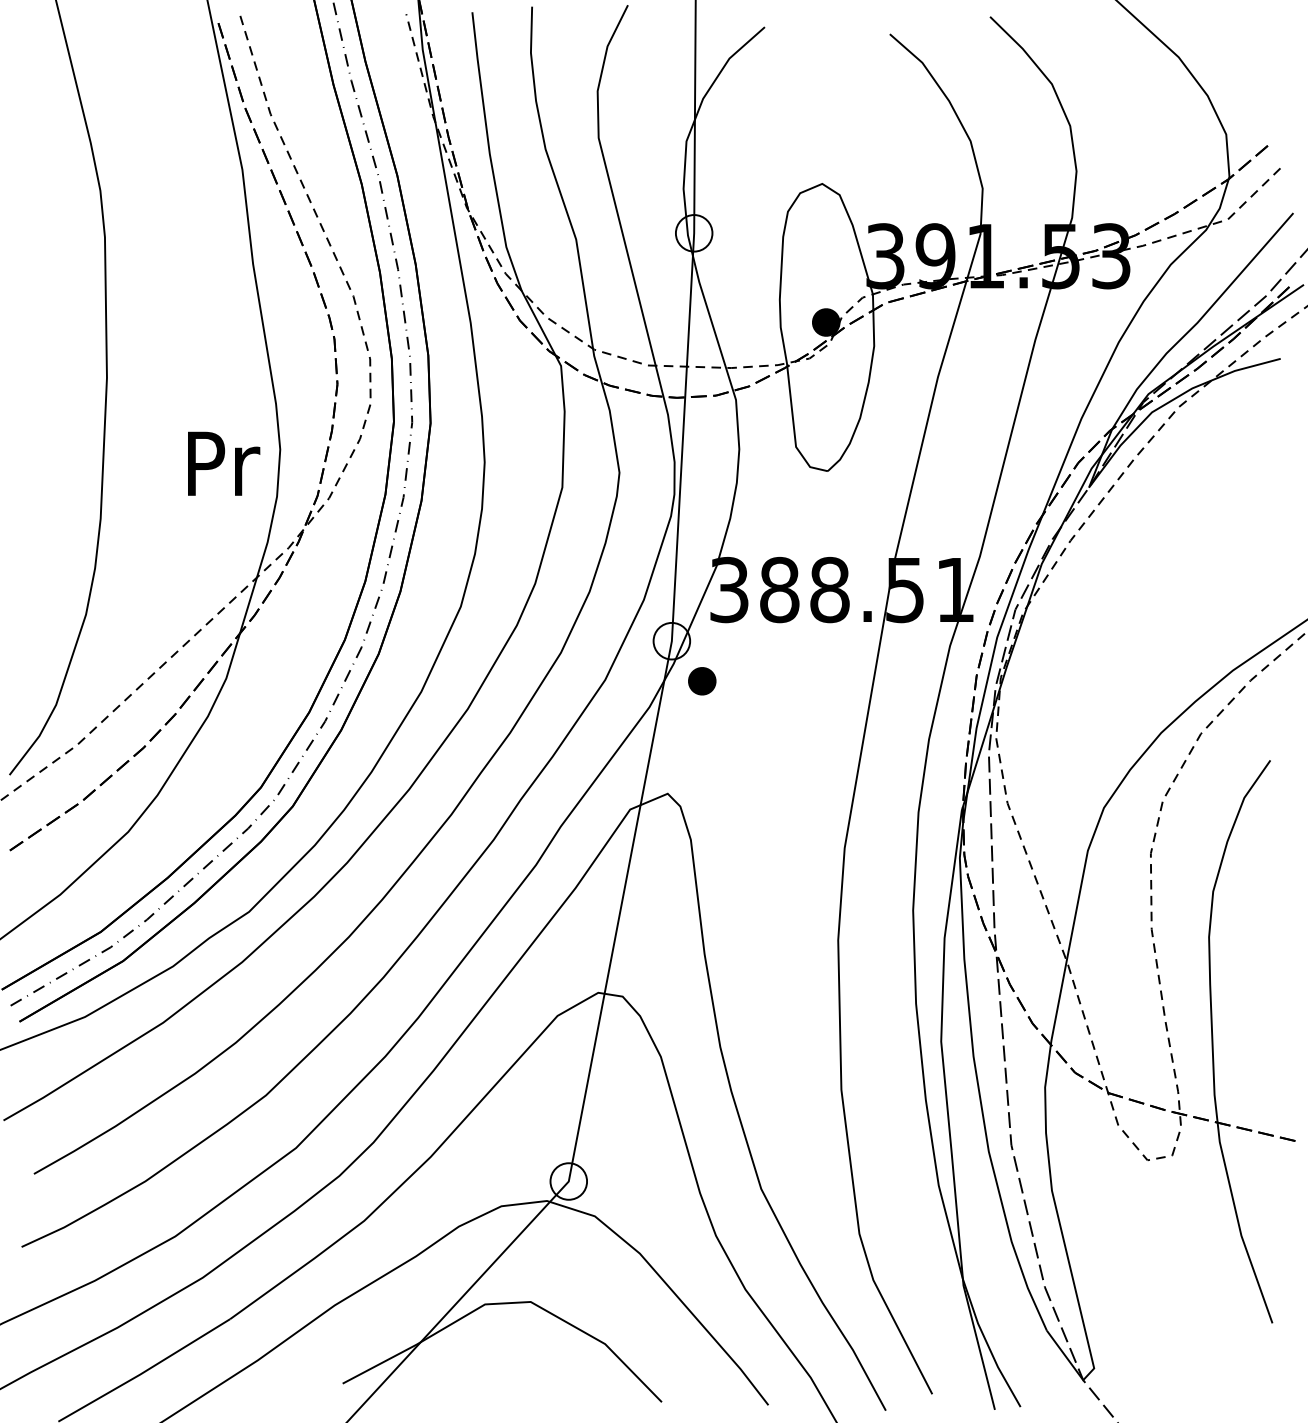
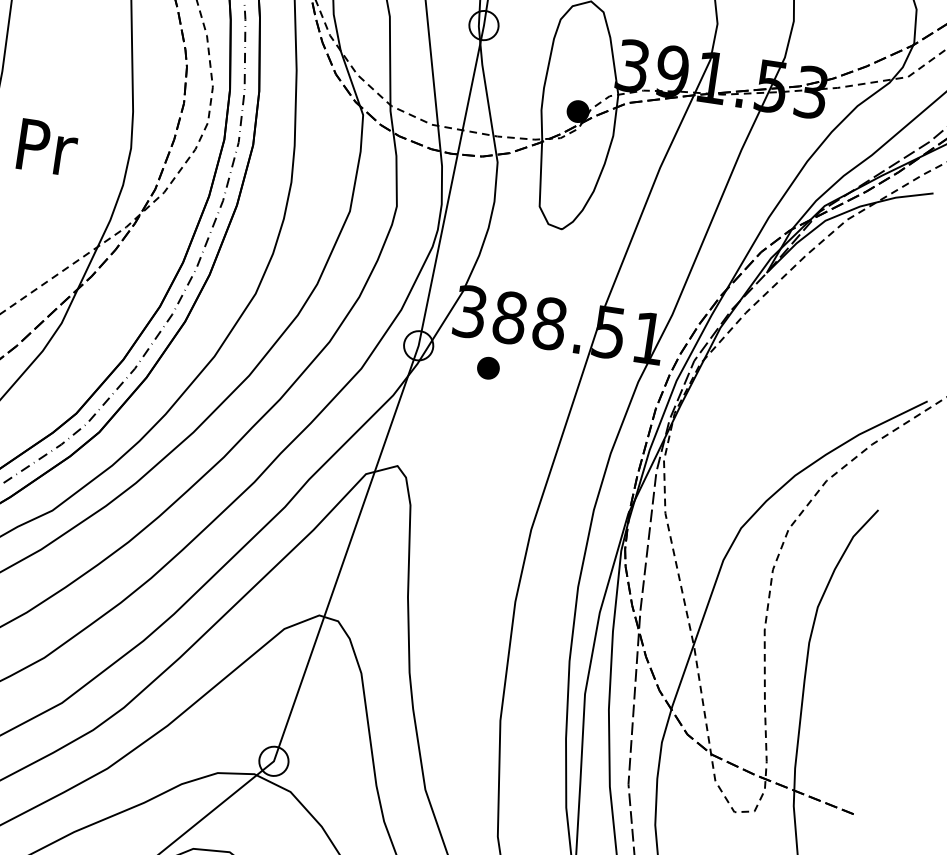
text: (224, 463) -> (48, 147), moved
part: (702, 681) -> (488, 368), moved

